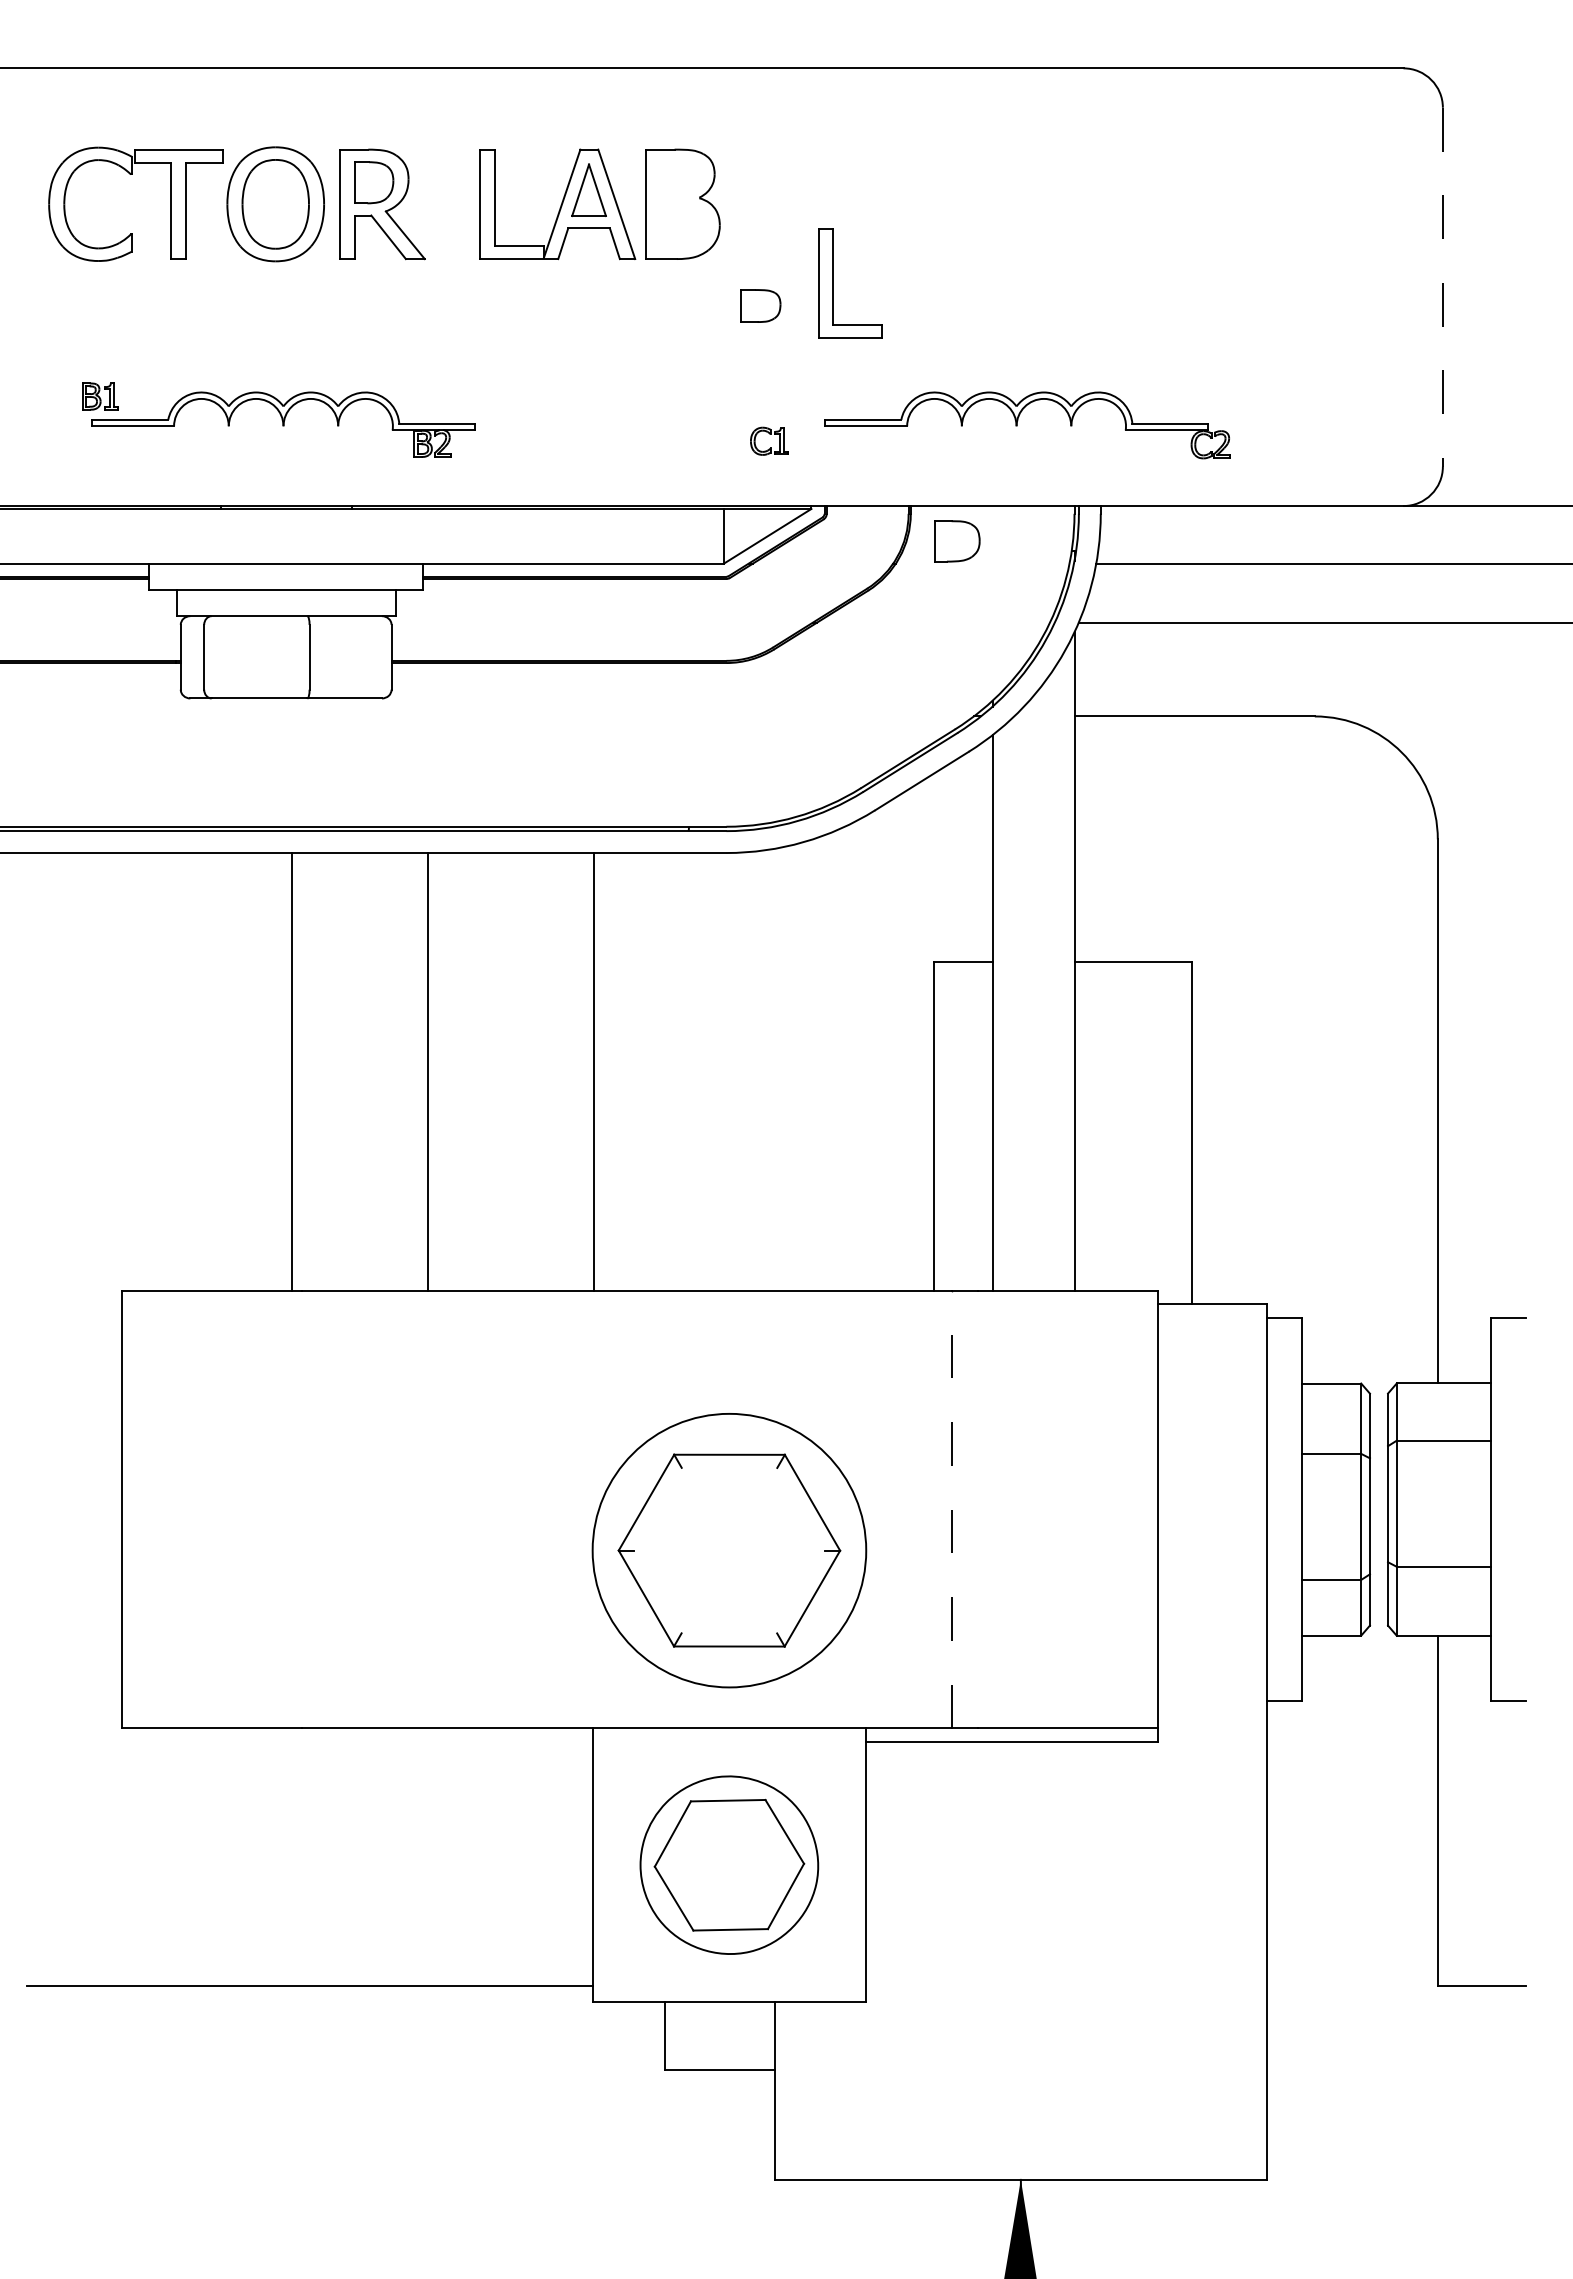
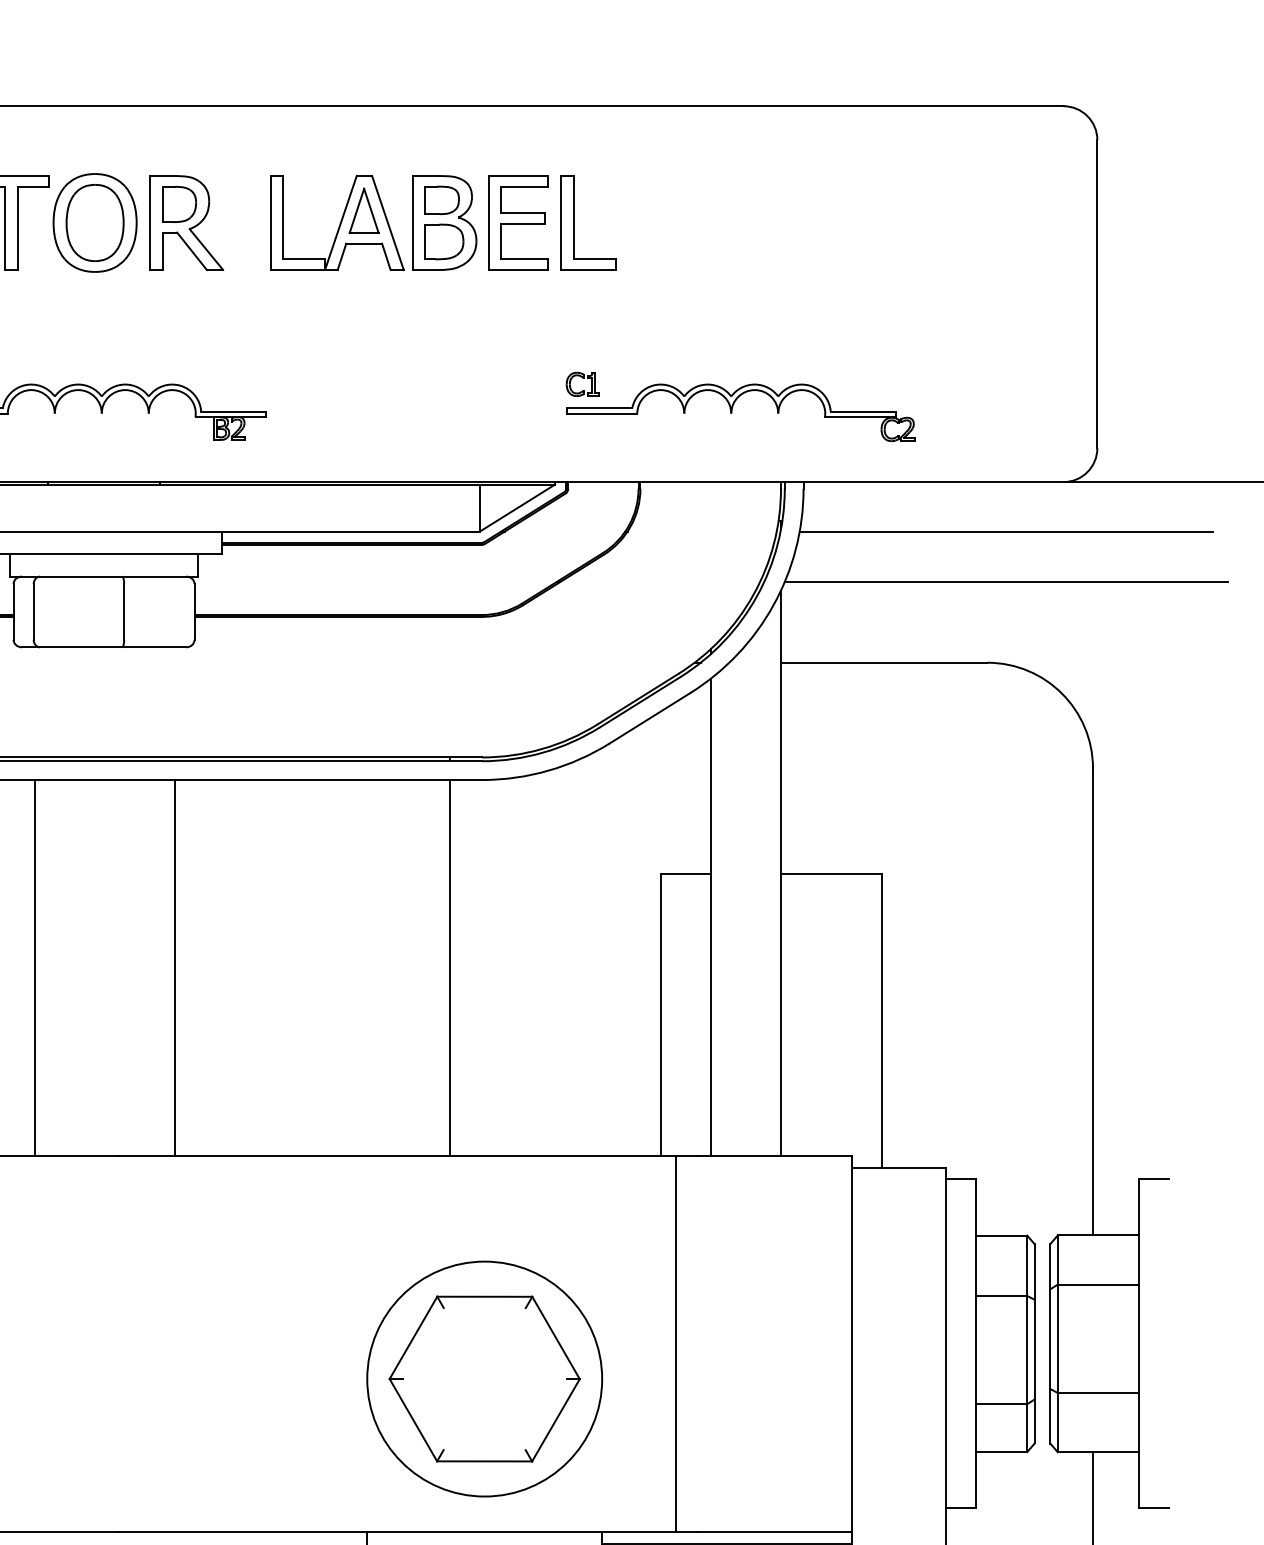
part: (768, 204) -> (518, 223), added
part: (833, 283) -> (574, 223), moved
line: (1442, 287) -> (1097, 294), dashed -> solid
part: (760, 305) -> (441, 199), moved
part: (769, 440) -> (582, 383), moved
part: (957, 541) -> (444, 242), moved
line: (292, 1071) -> (34, 967), moved
line: (428, 1071) -> (175, 967), moved
line: (594, 1071) -> (449, 967), moved
line: (952, 1509) -> (676, 1343), dashed -> solid

